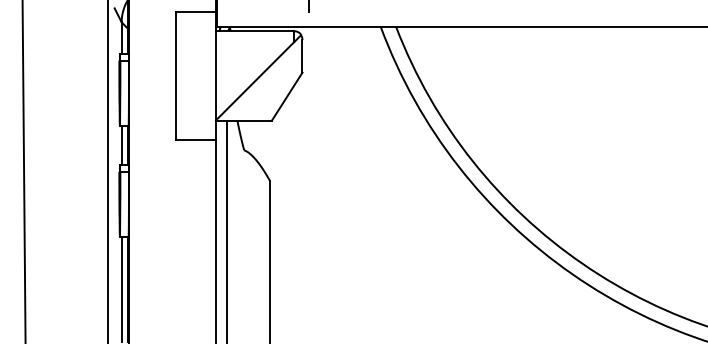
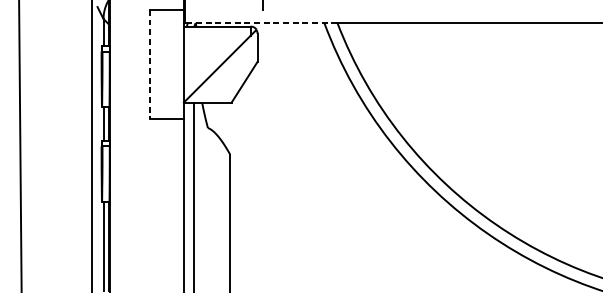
line: (306, 26) -> (261, 22), solid -> dashed
line: (176, 76) -> (150, 65), solid -> dashed

